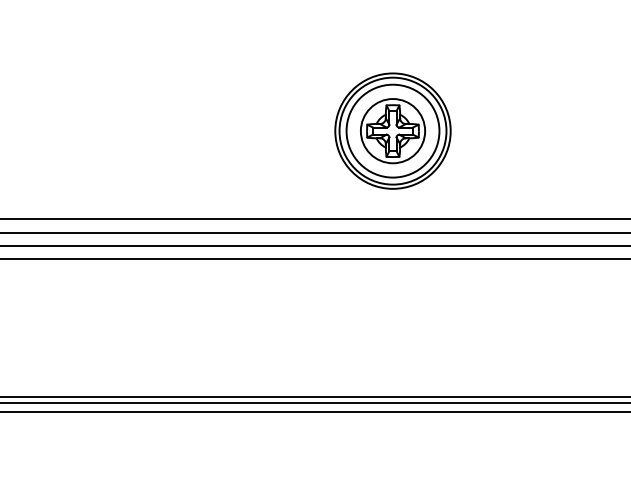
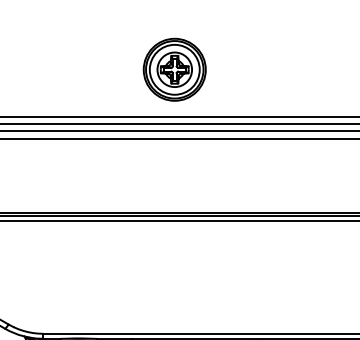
part: (392, 130) -> (174, 69), moved

